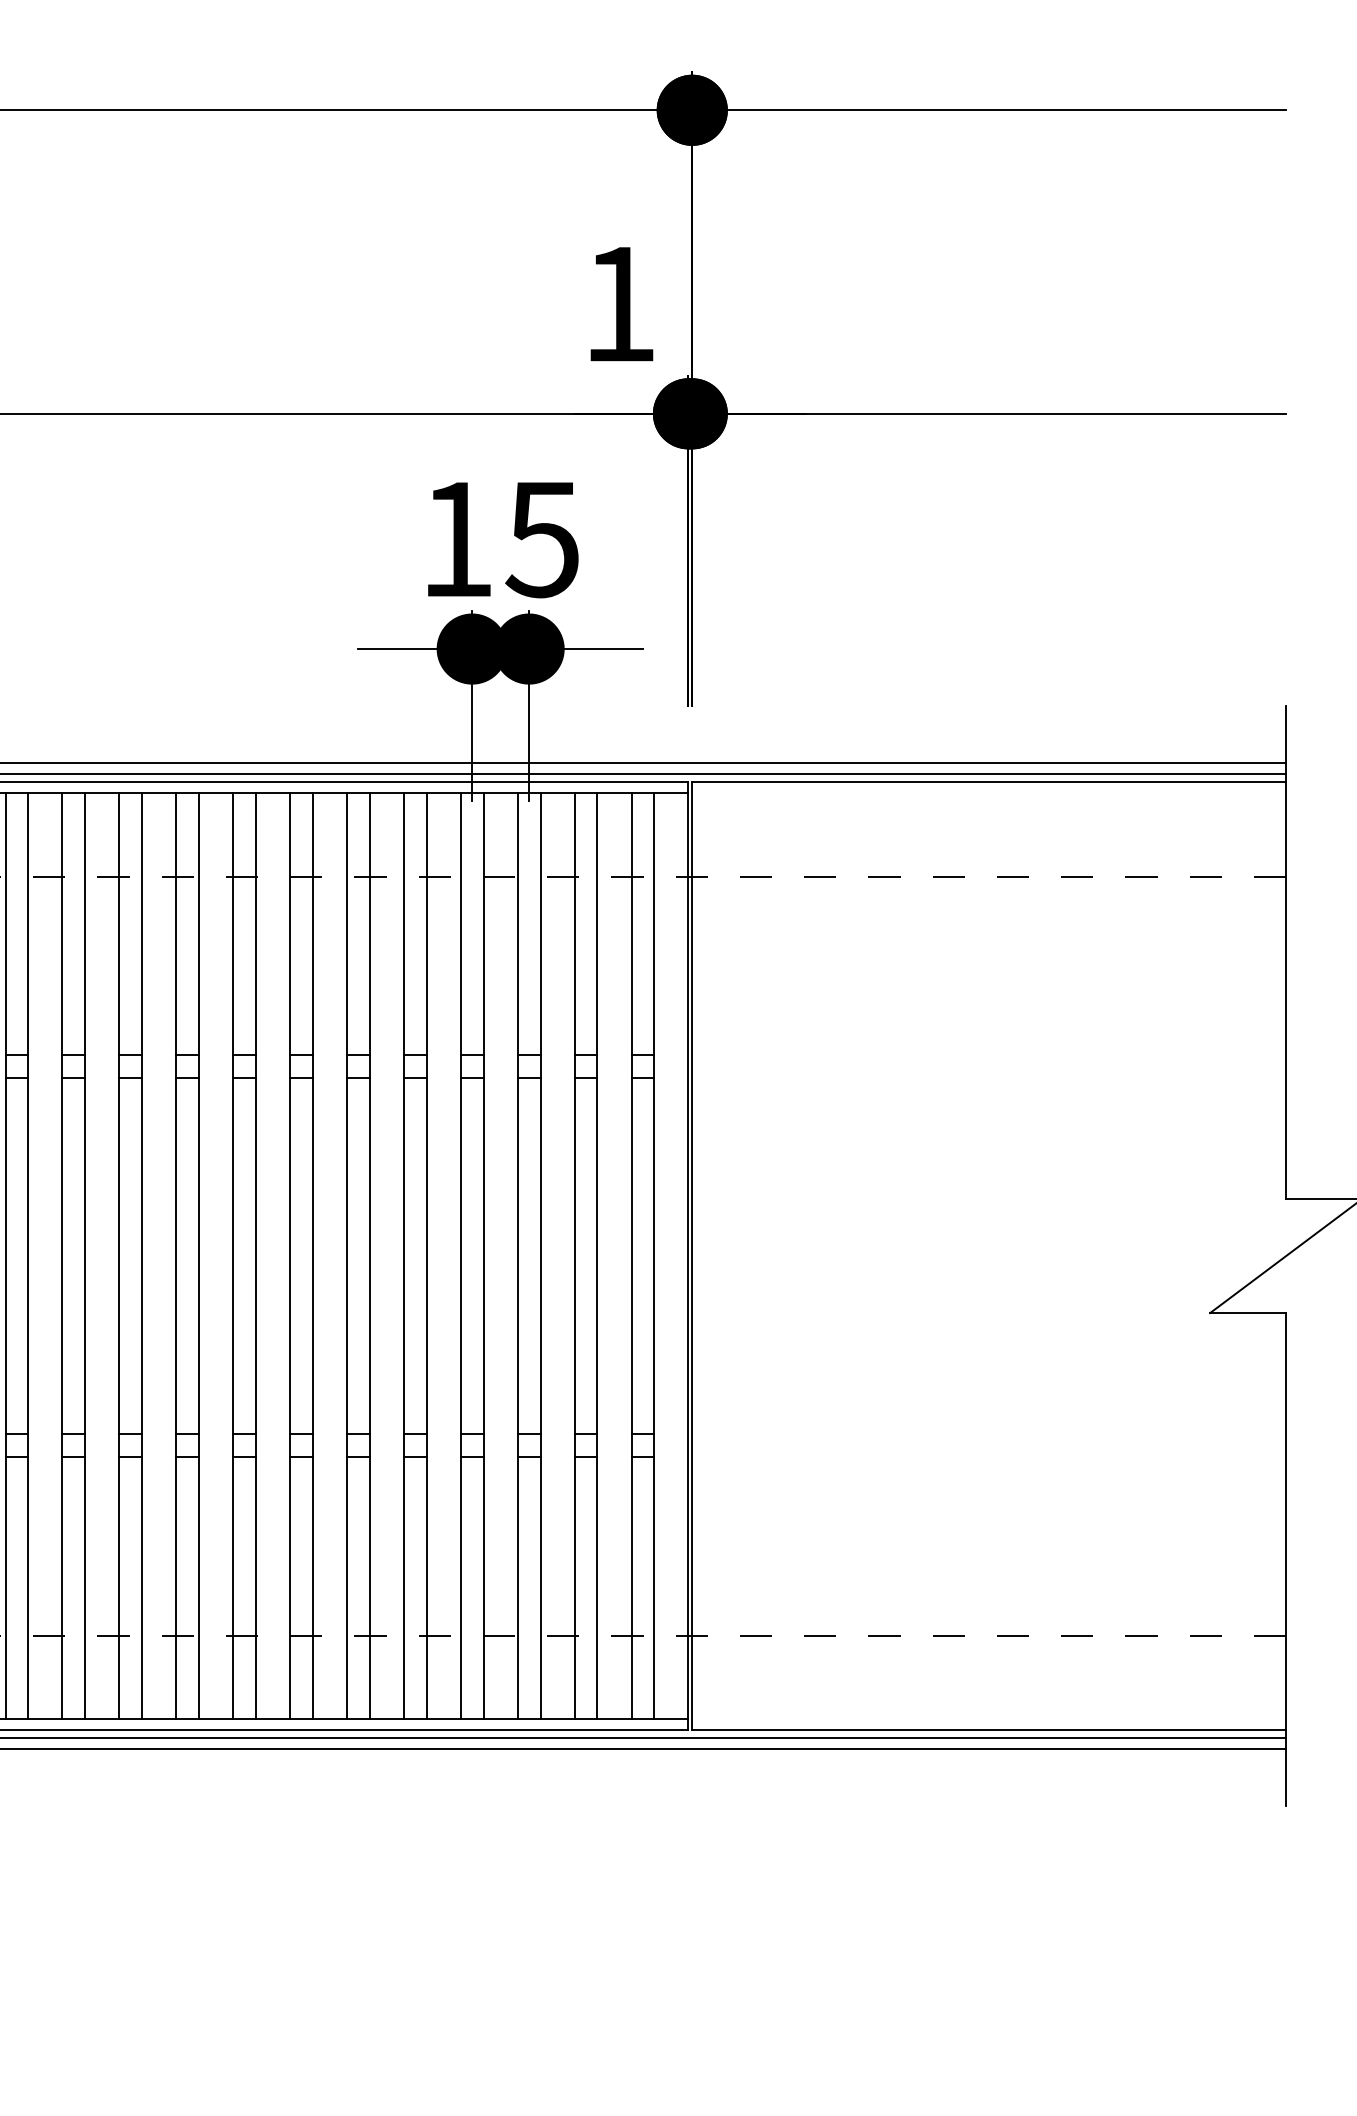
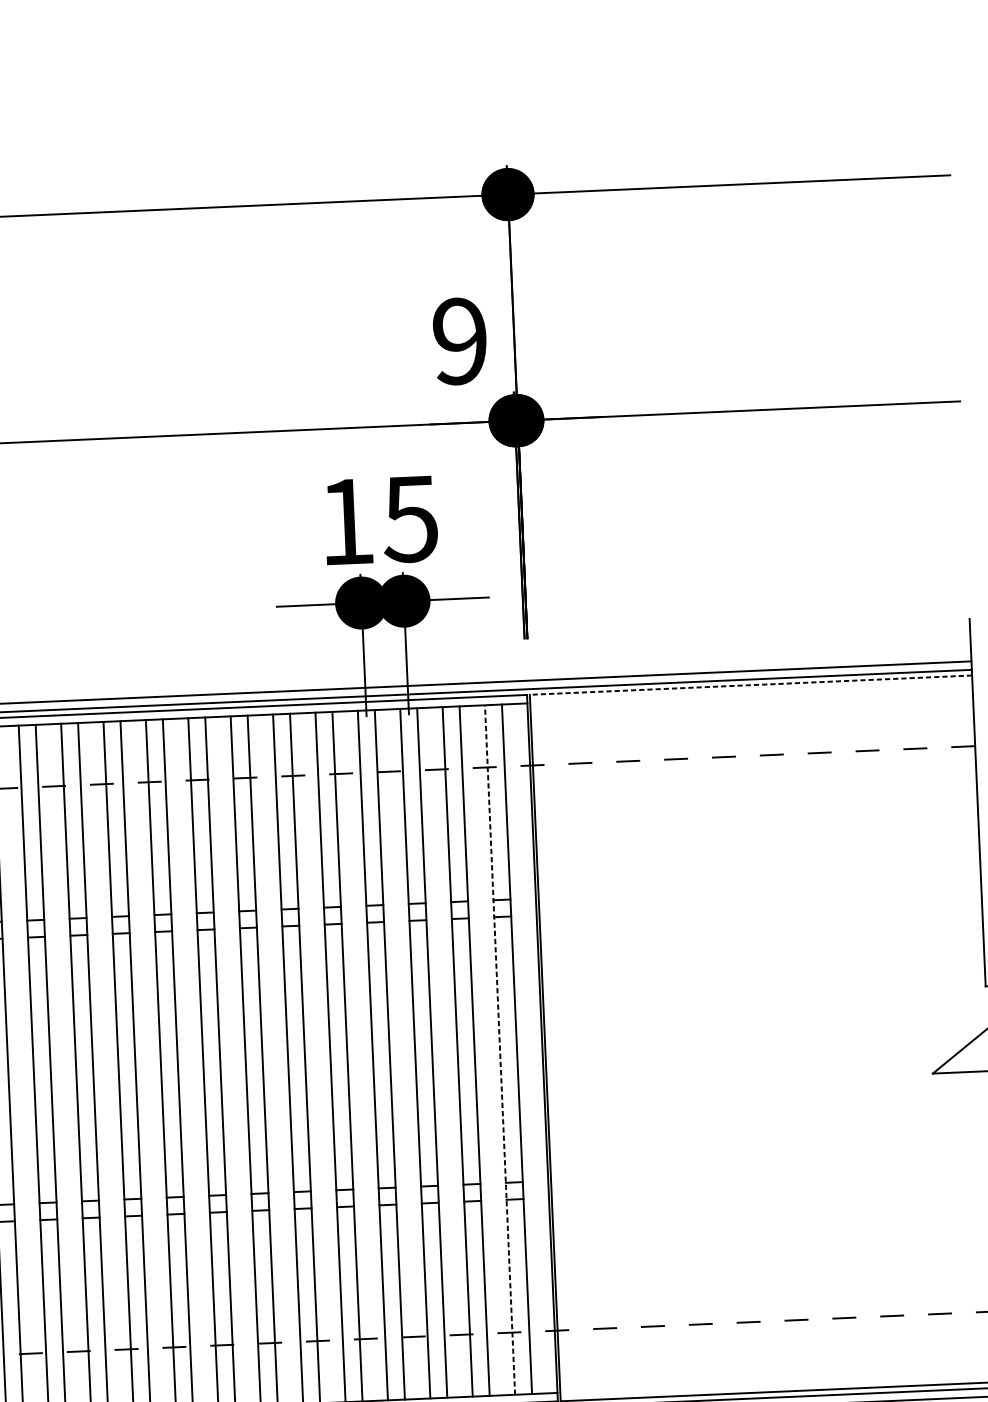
text: (619, 304) -> (460, 341), 1 -> 9
line: (989, 781) -> (751, 684), solid -> dashed
line: (631, 1256) -> (500, 1050), solid -> dashed

